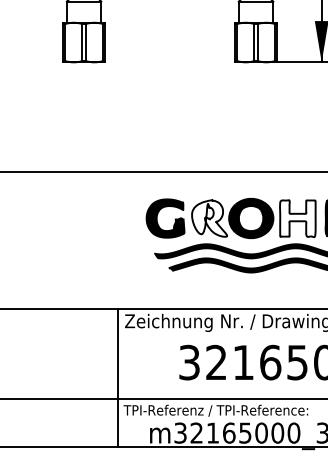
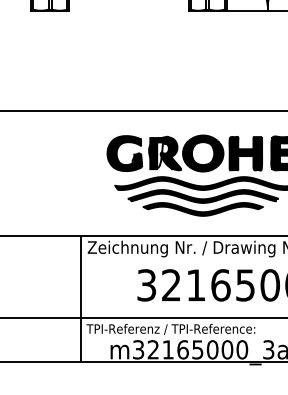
fill: (210, 218) -> (165, 153), added
fill: (297, 218) -> (245, 153), added
part: (251, 279) -> (203, 209), added

